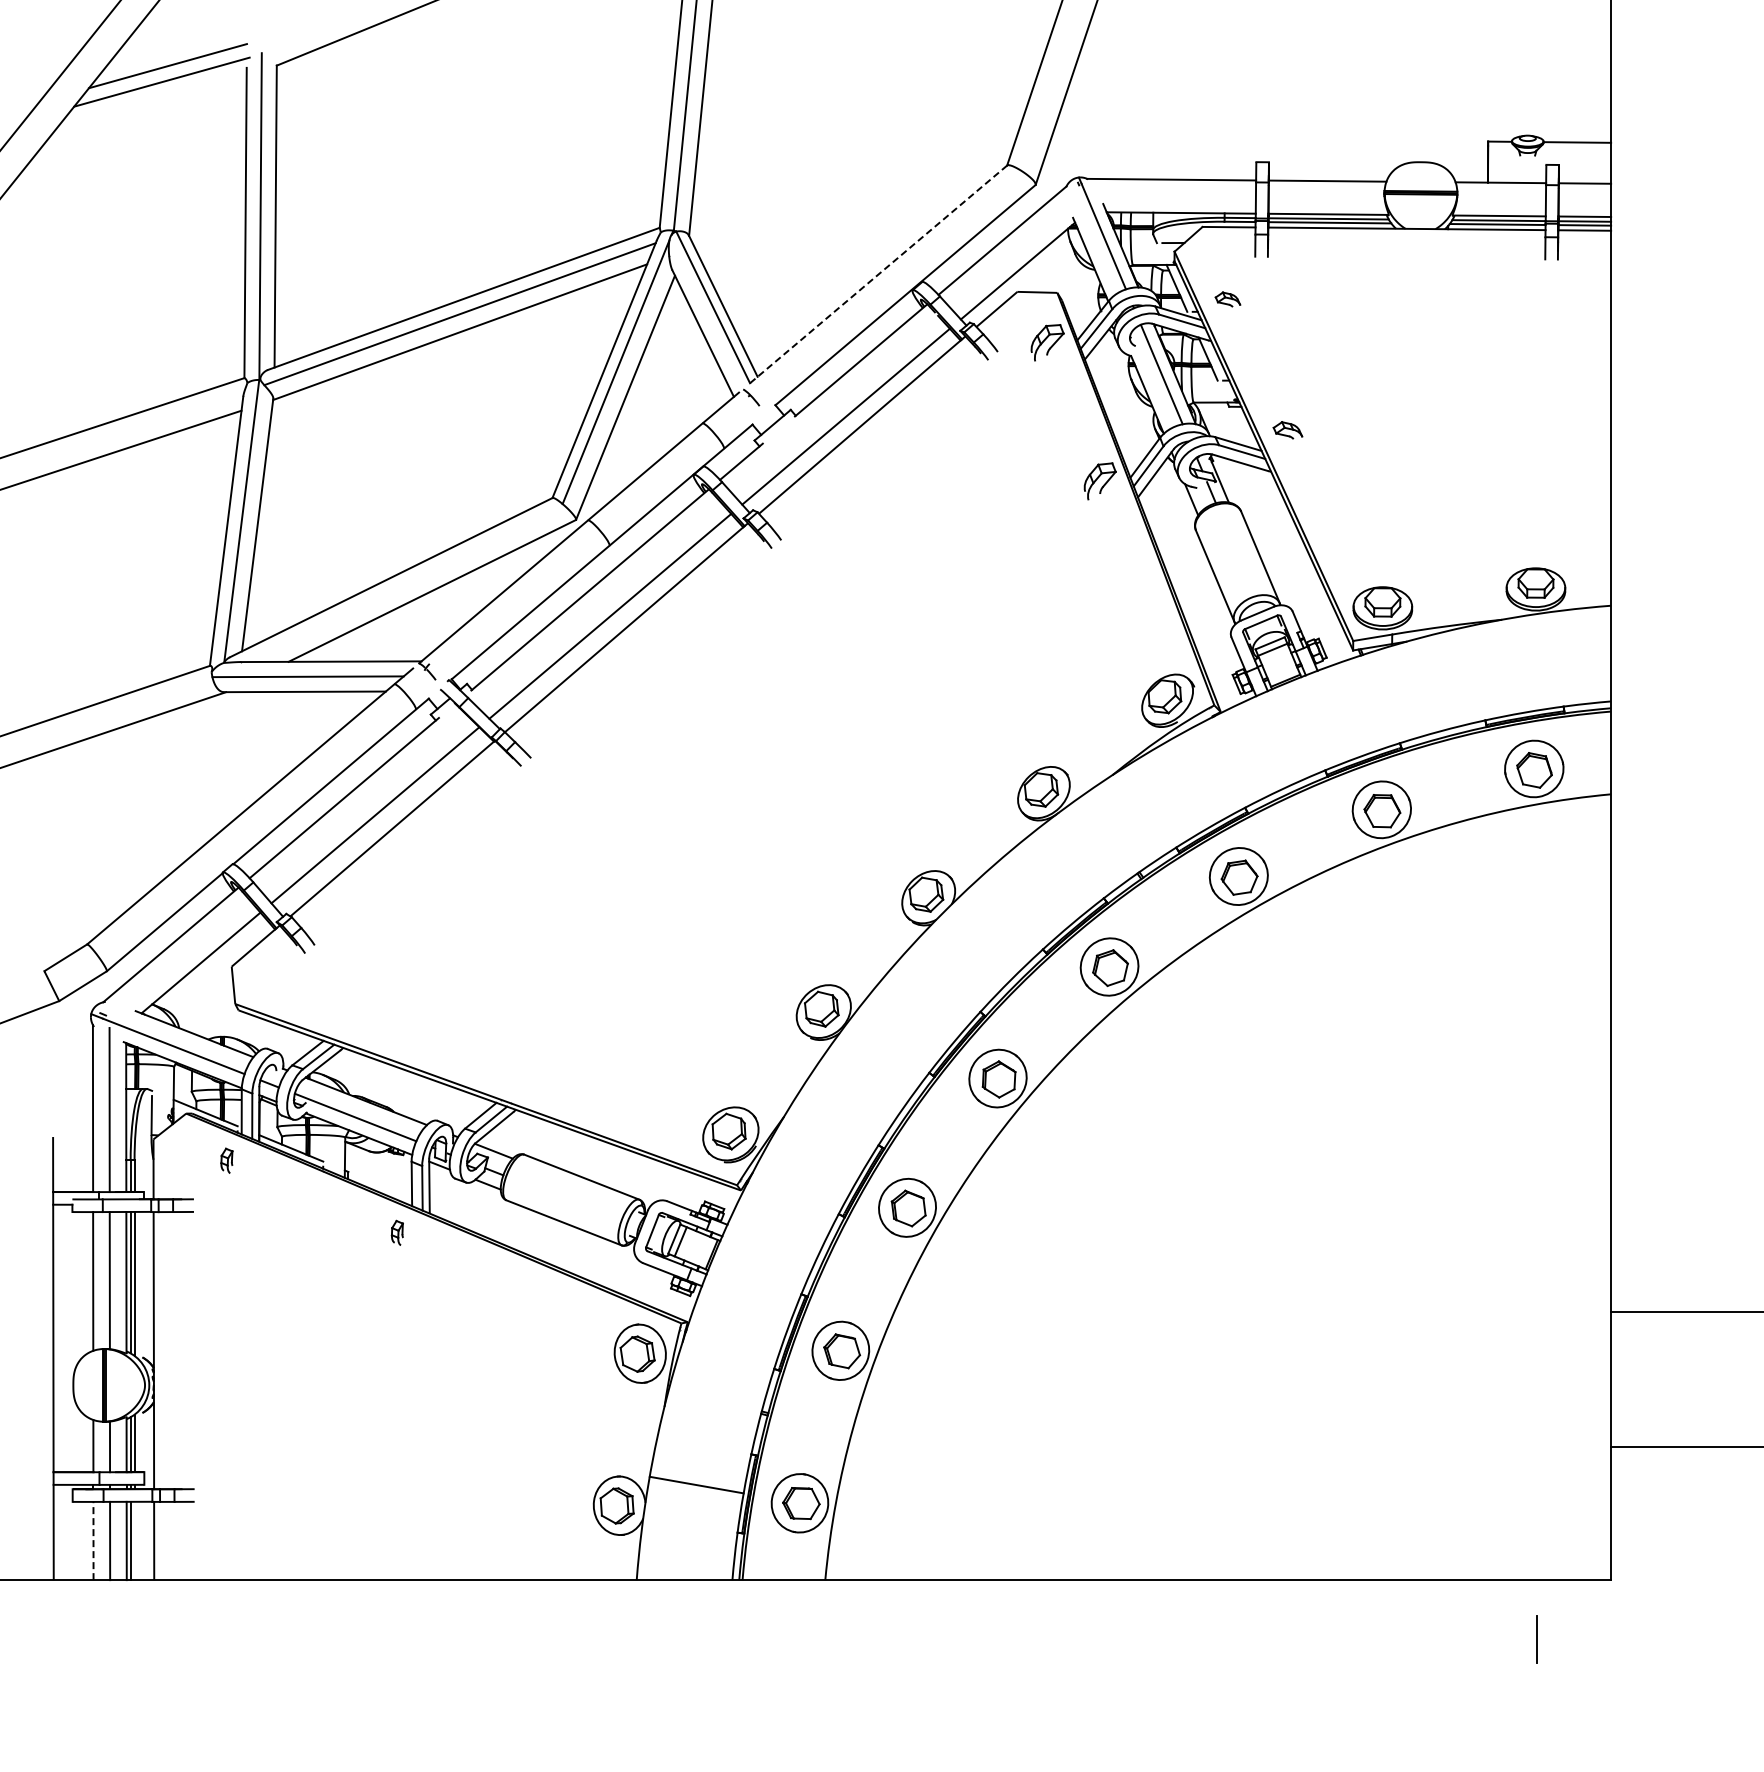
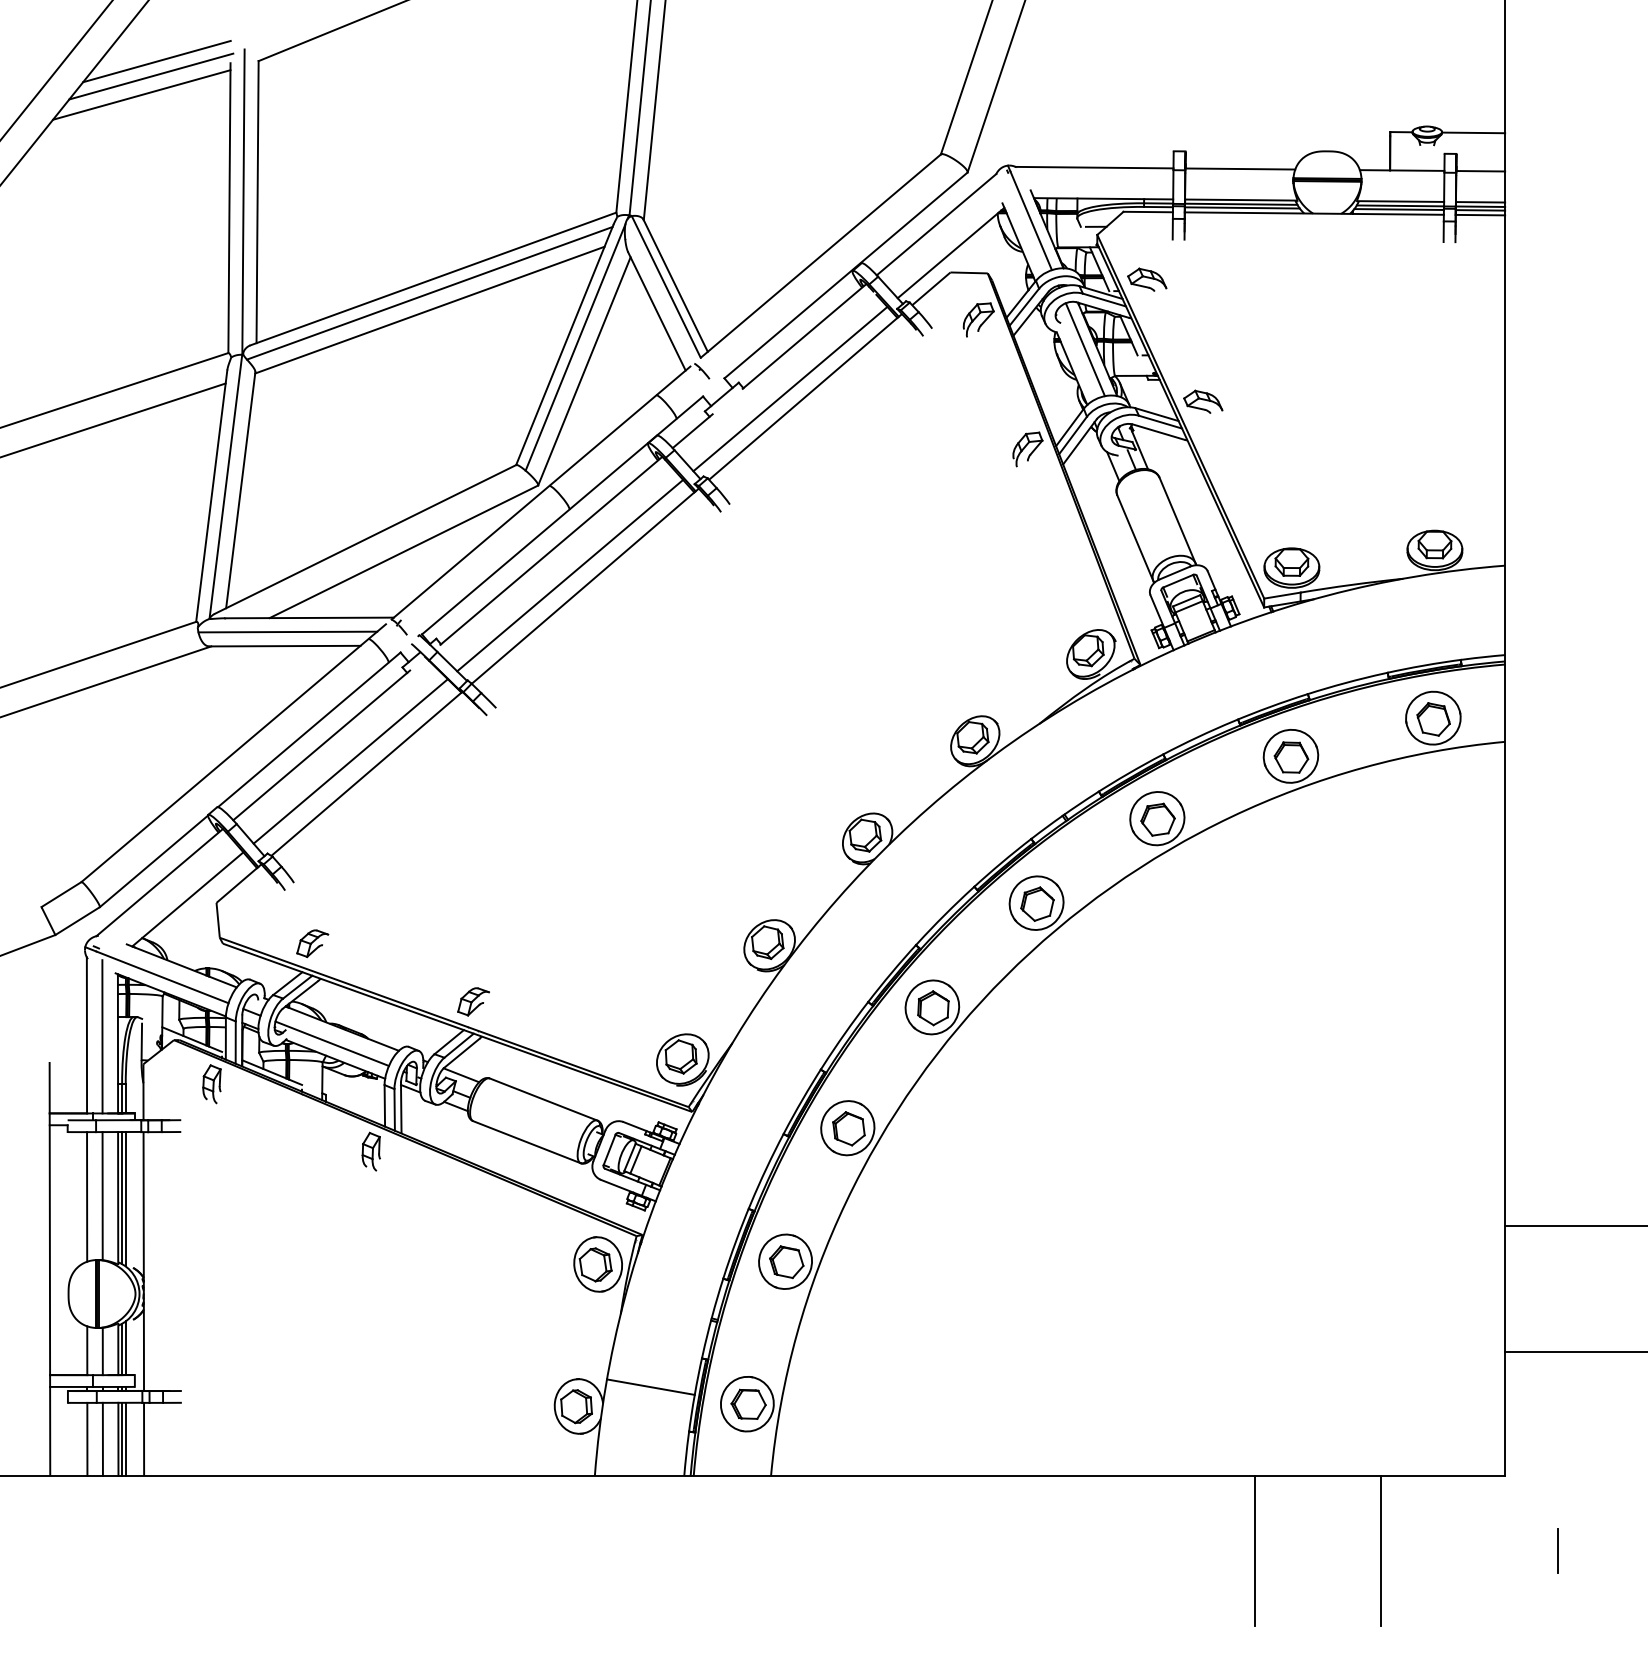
line: (151, 101) -> (141, 94), added
line: (878, 274) -> (820, 256), dashed -> solid
part: (1227, 299) -> (1146, 279), size x1.67
part: (1287, 430) -> (1202, 401), size x1.43
part: (334, 1010) -> (312, 943), added
part: (506, 1072) -> (473, 1001), added
part: (226, 1160) -> (211, 1083), size x1.67
part: (397, 1232) -> (371, 1151), size x1.67
line: (93, 1540) -> (87, 1438), dashed -> solid
line: (134, 1540) -> (125, 1438), added
line: (1536, 1639) -> (1557, 1551), moved
line: (1343, 1660) -> (1255, 1551), added
line: (1477, 1660) -> (1380, 1551), added

